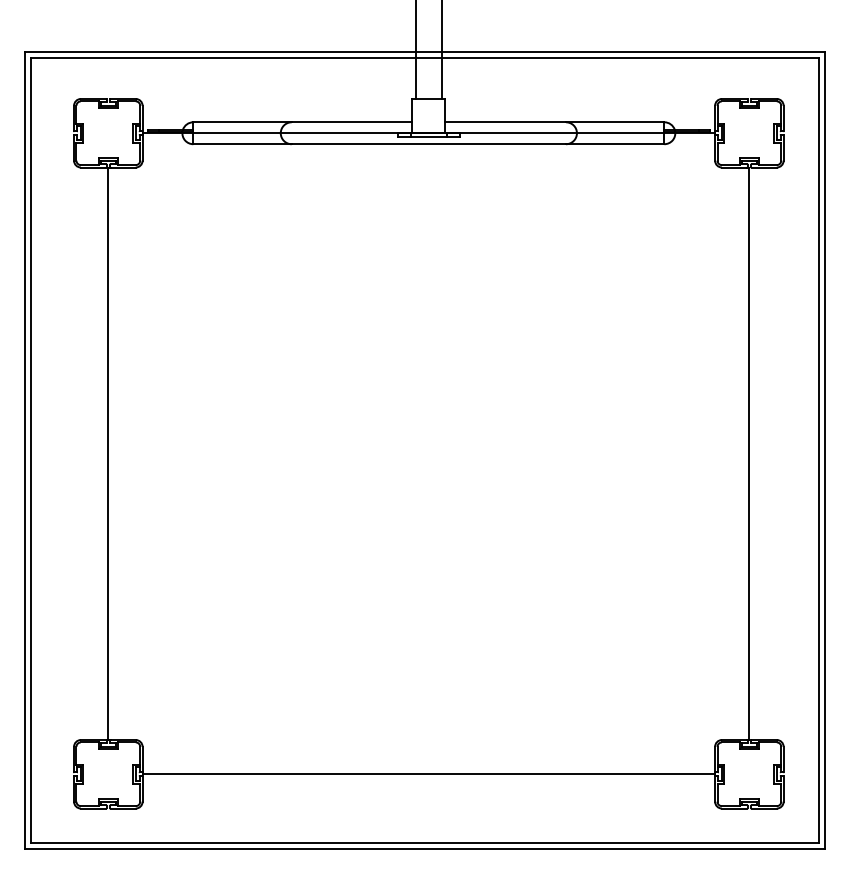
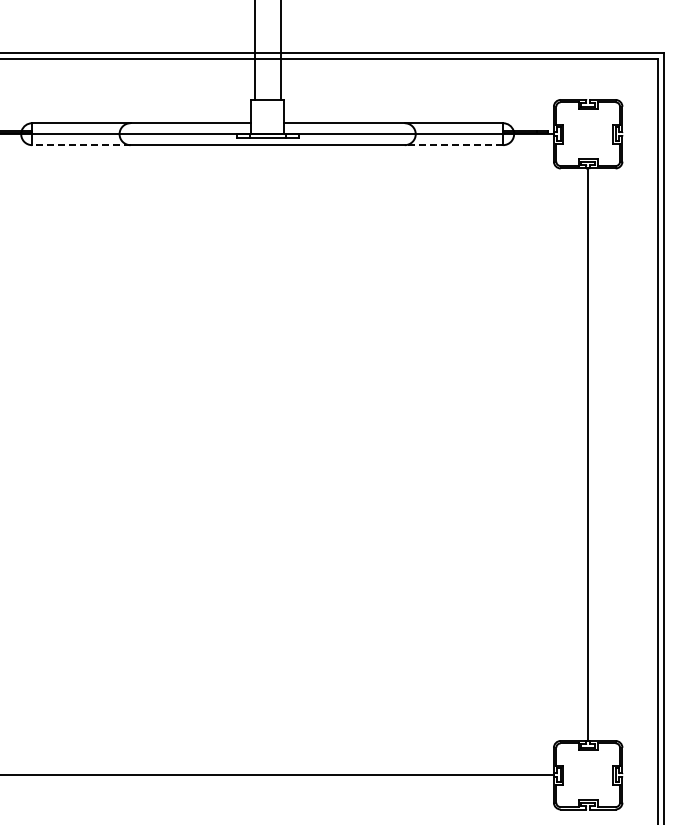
line: (242, 144) -> (81, 145), solid -> dashed
line: (614, 144) -> (453, 145), solid -> dashed

